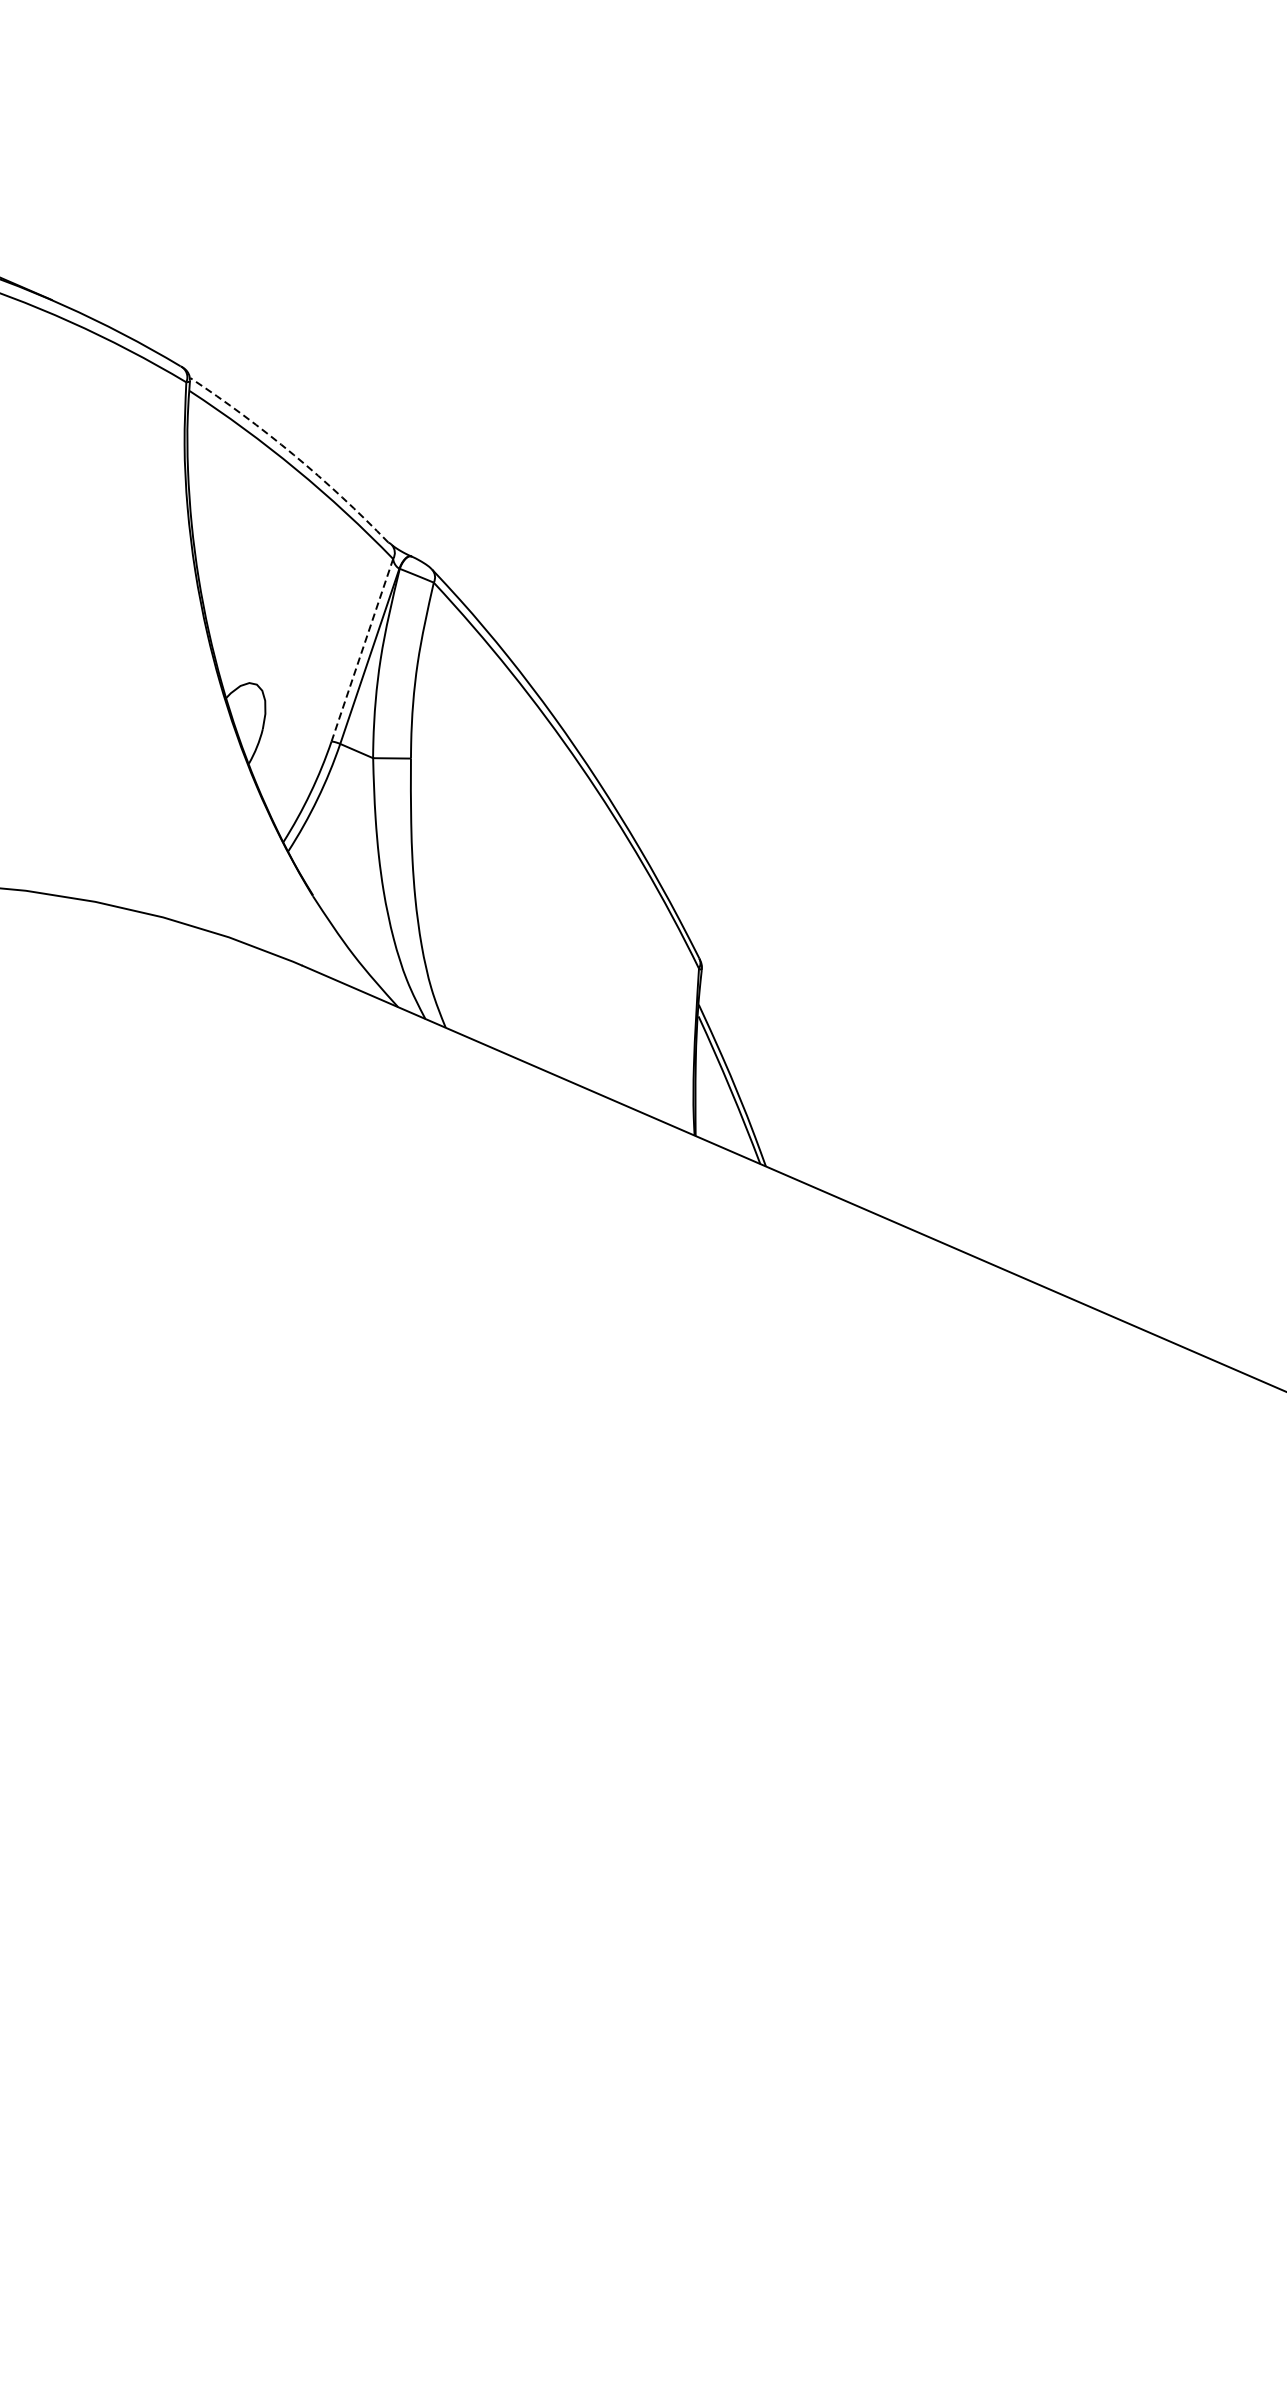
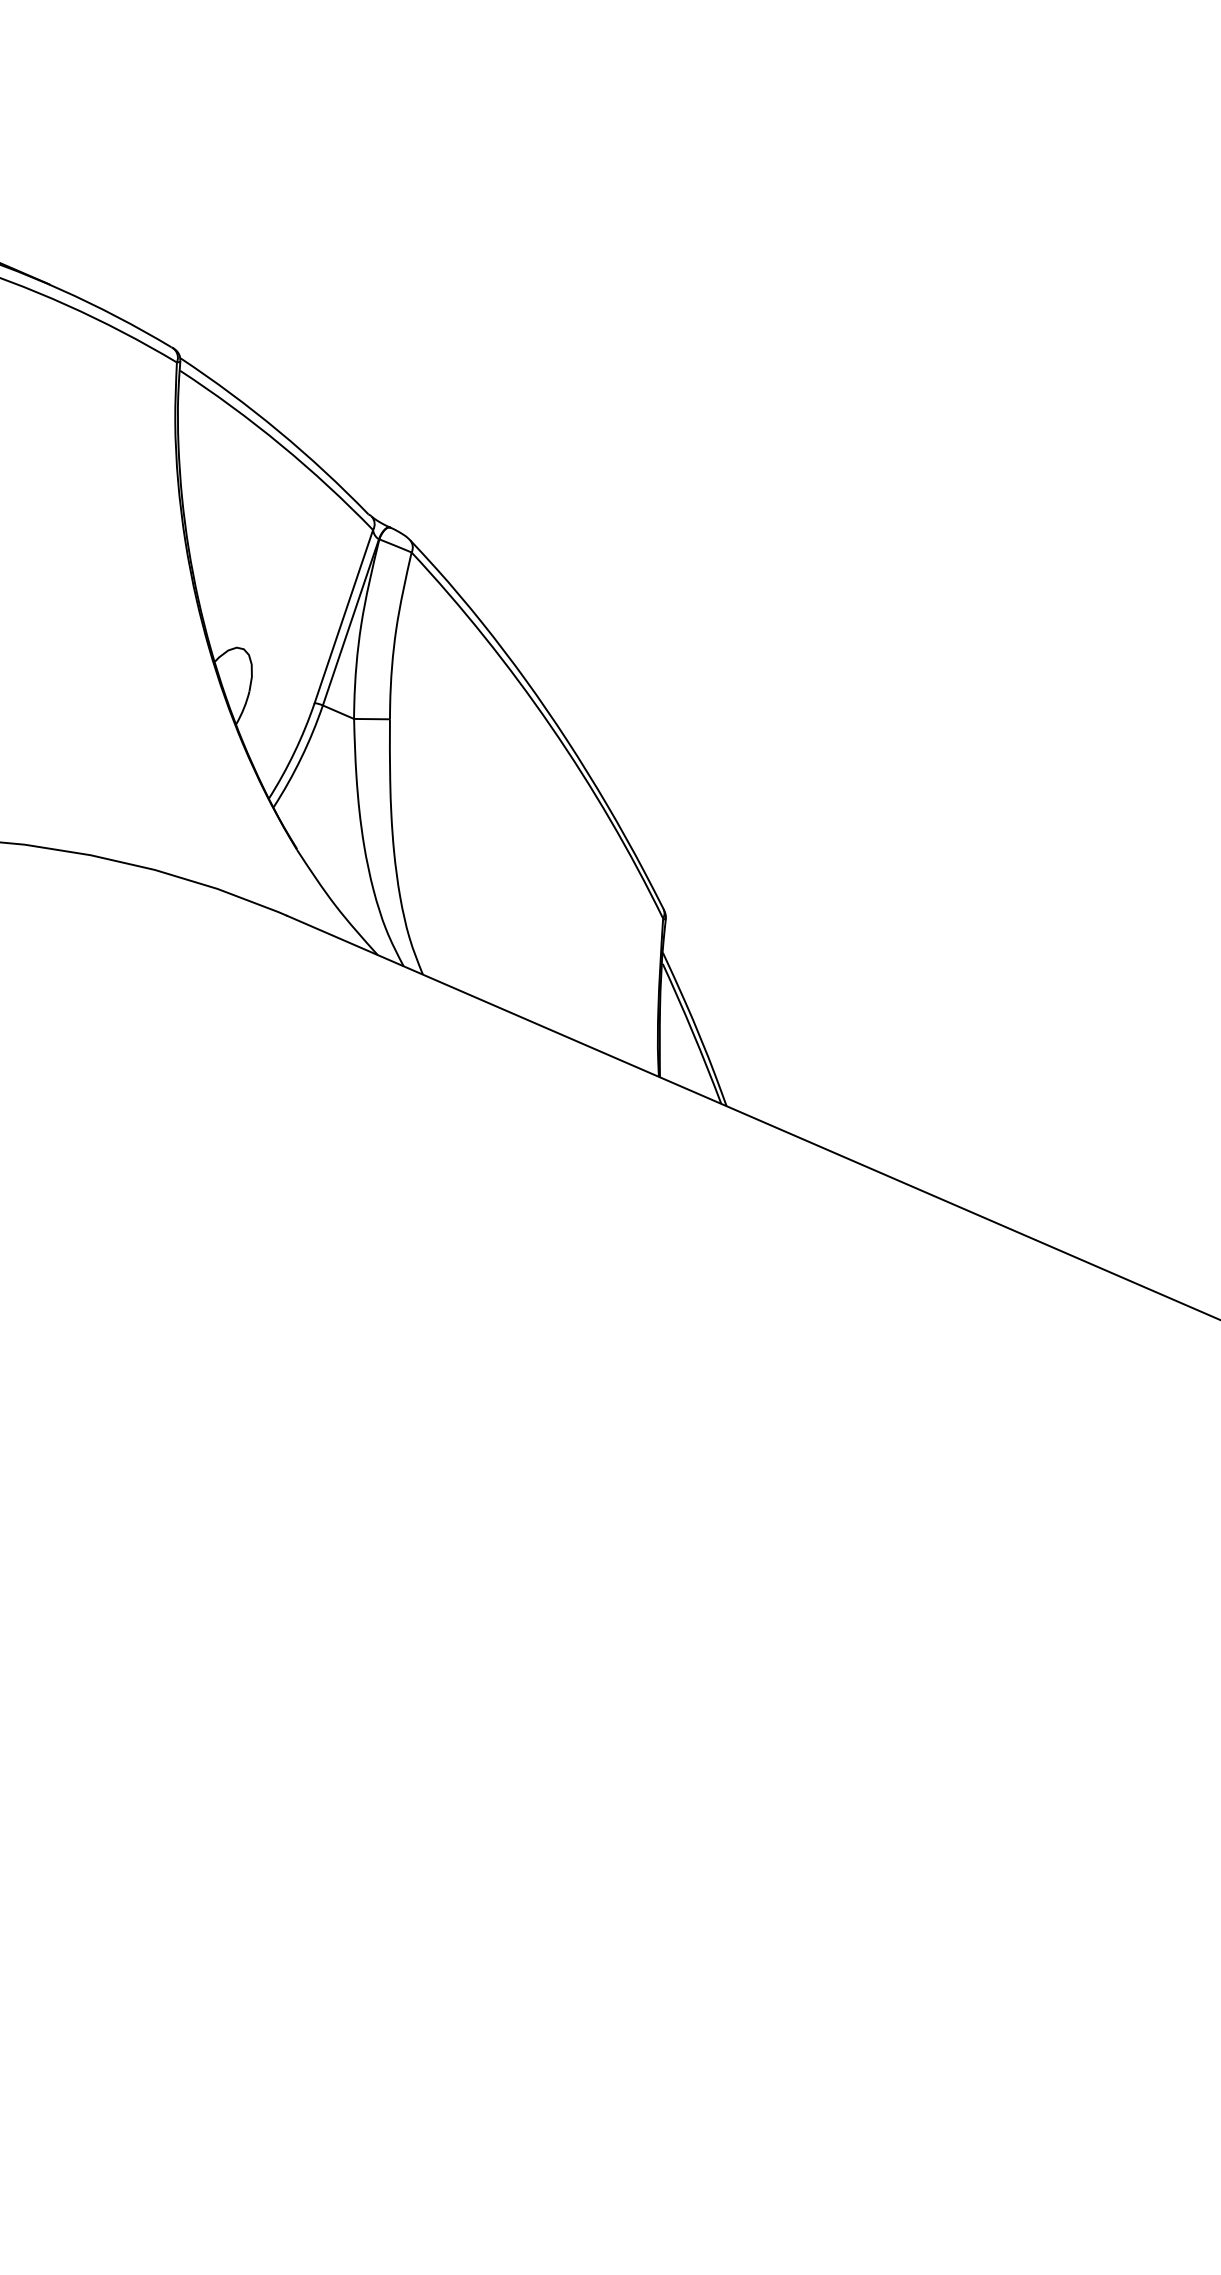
arc: (293, 455) -> (278, 431), dashed -> solid
line: (363, 650) -> (344, 616), dashed -> solid

